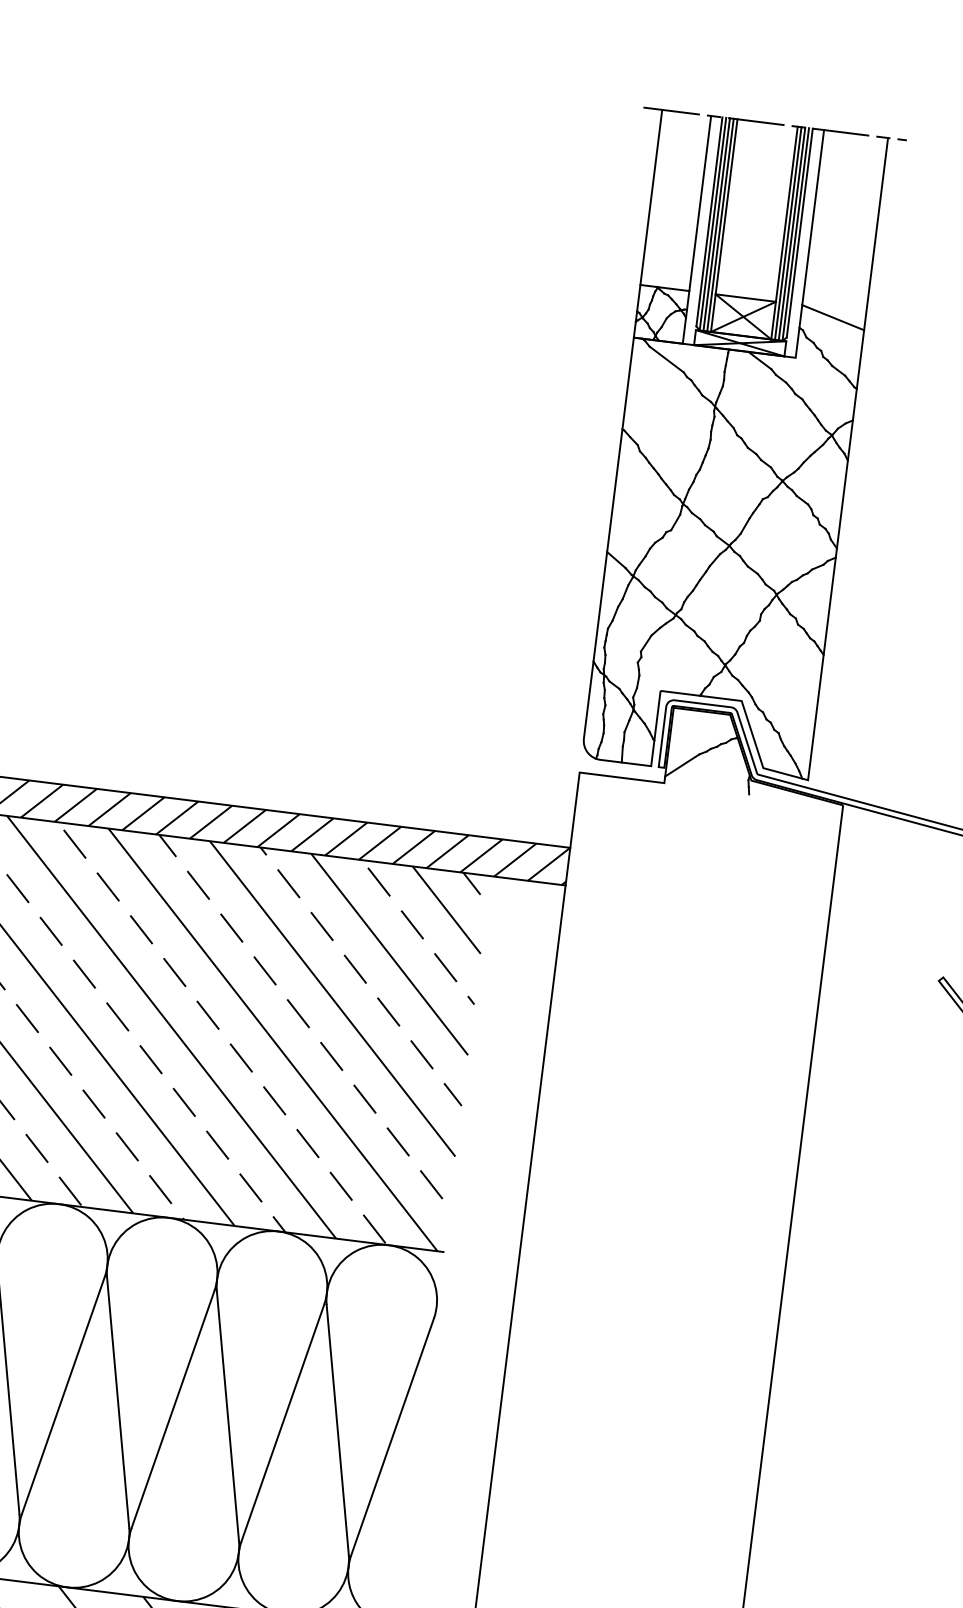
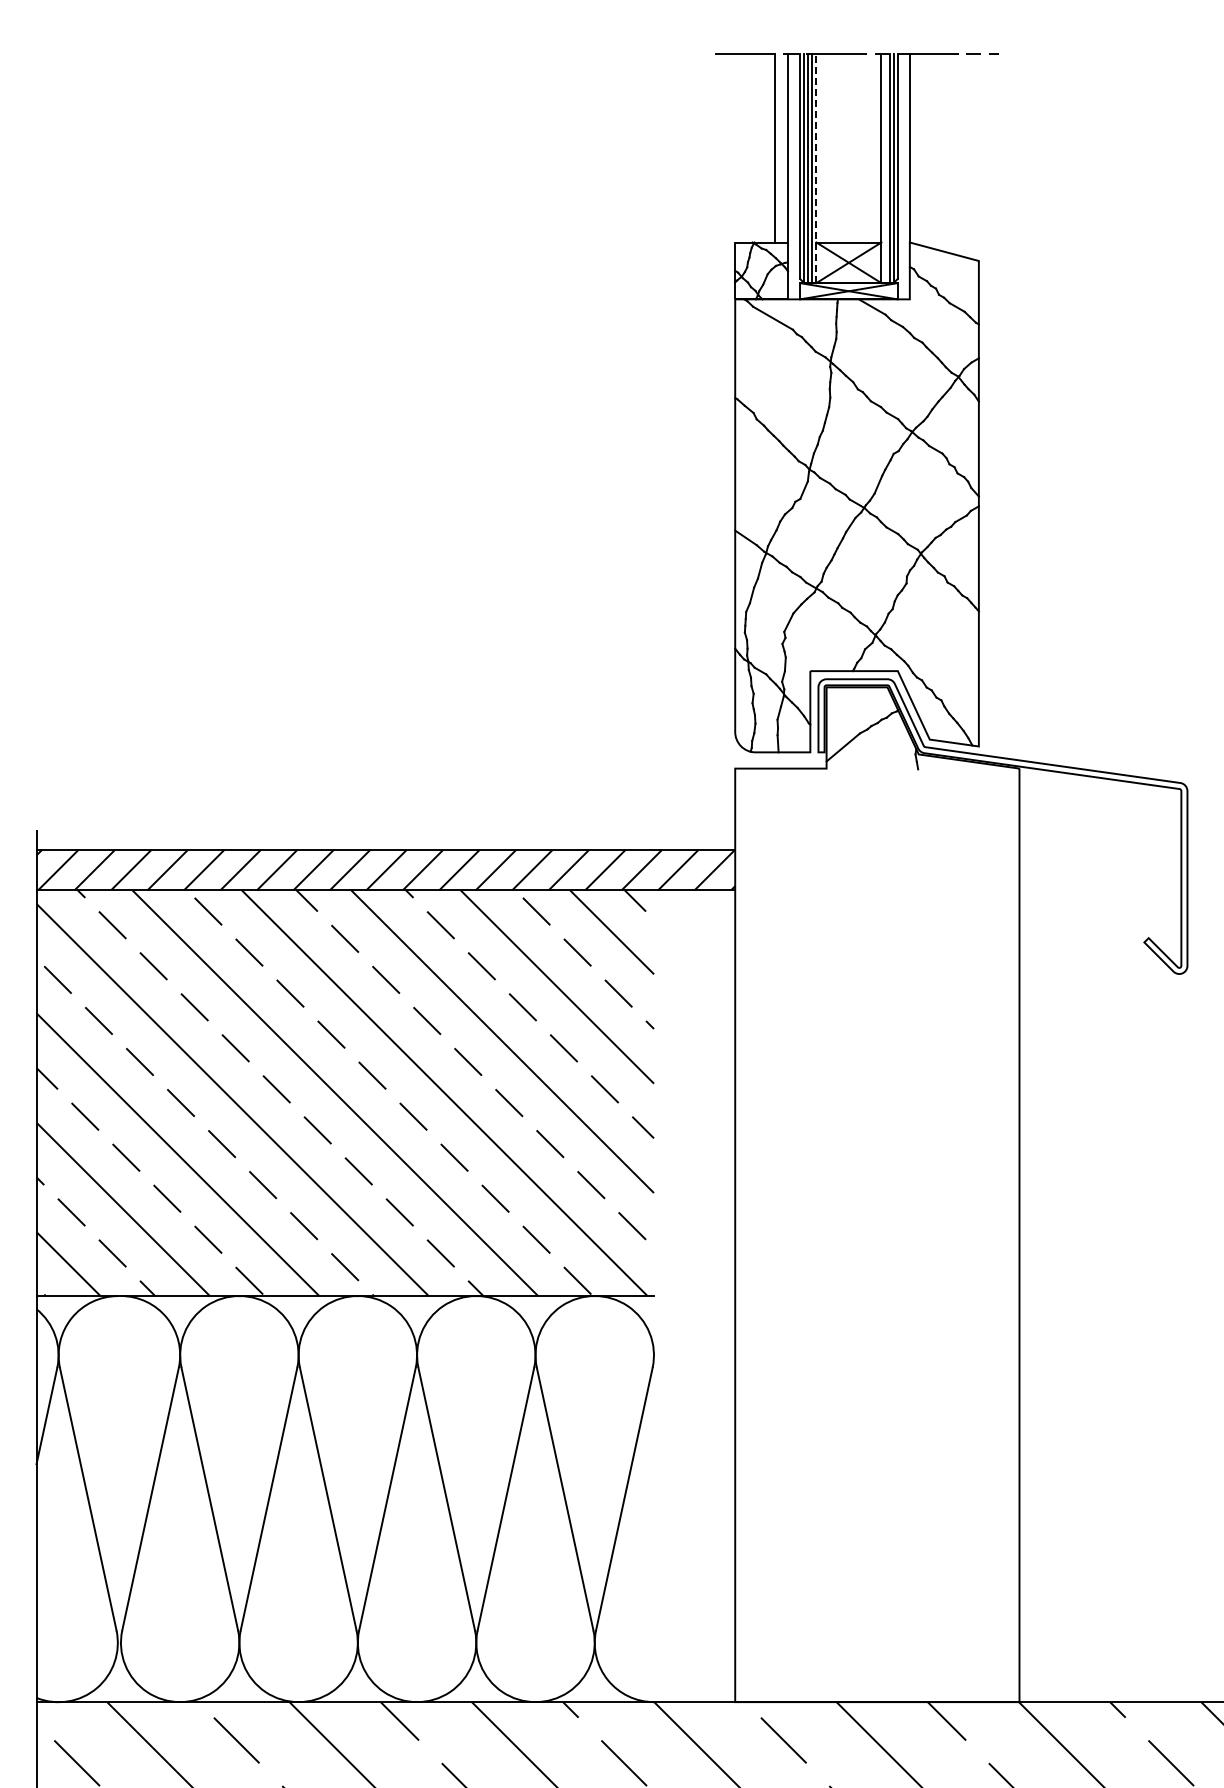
line: (651, 196) -> (775, 147), moved
line: (724, 225) -> (816, 168), solid -> dashed
line: (788, 233) -> (885, 168), removed
line: (875, 234) -> (978, 157), removed

